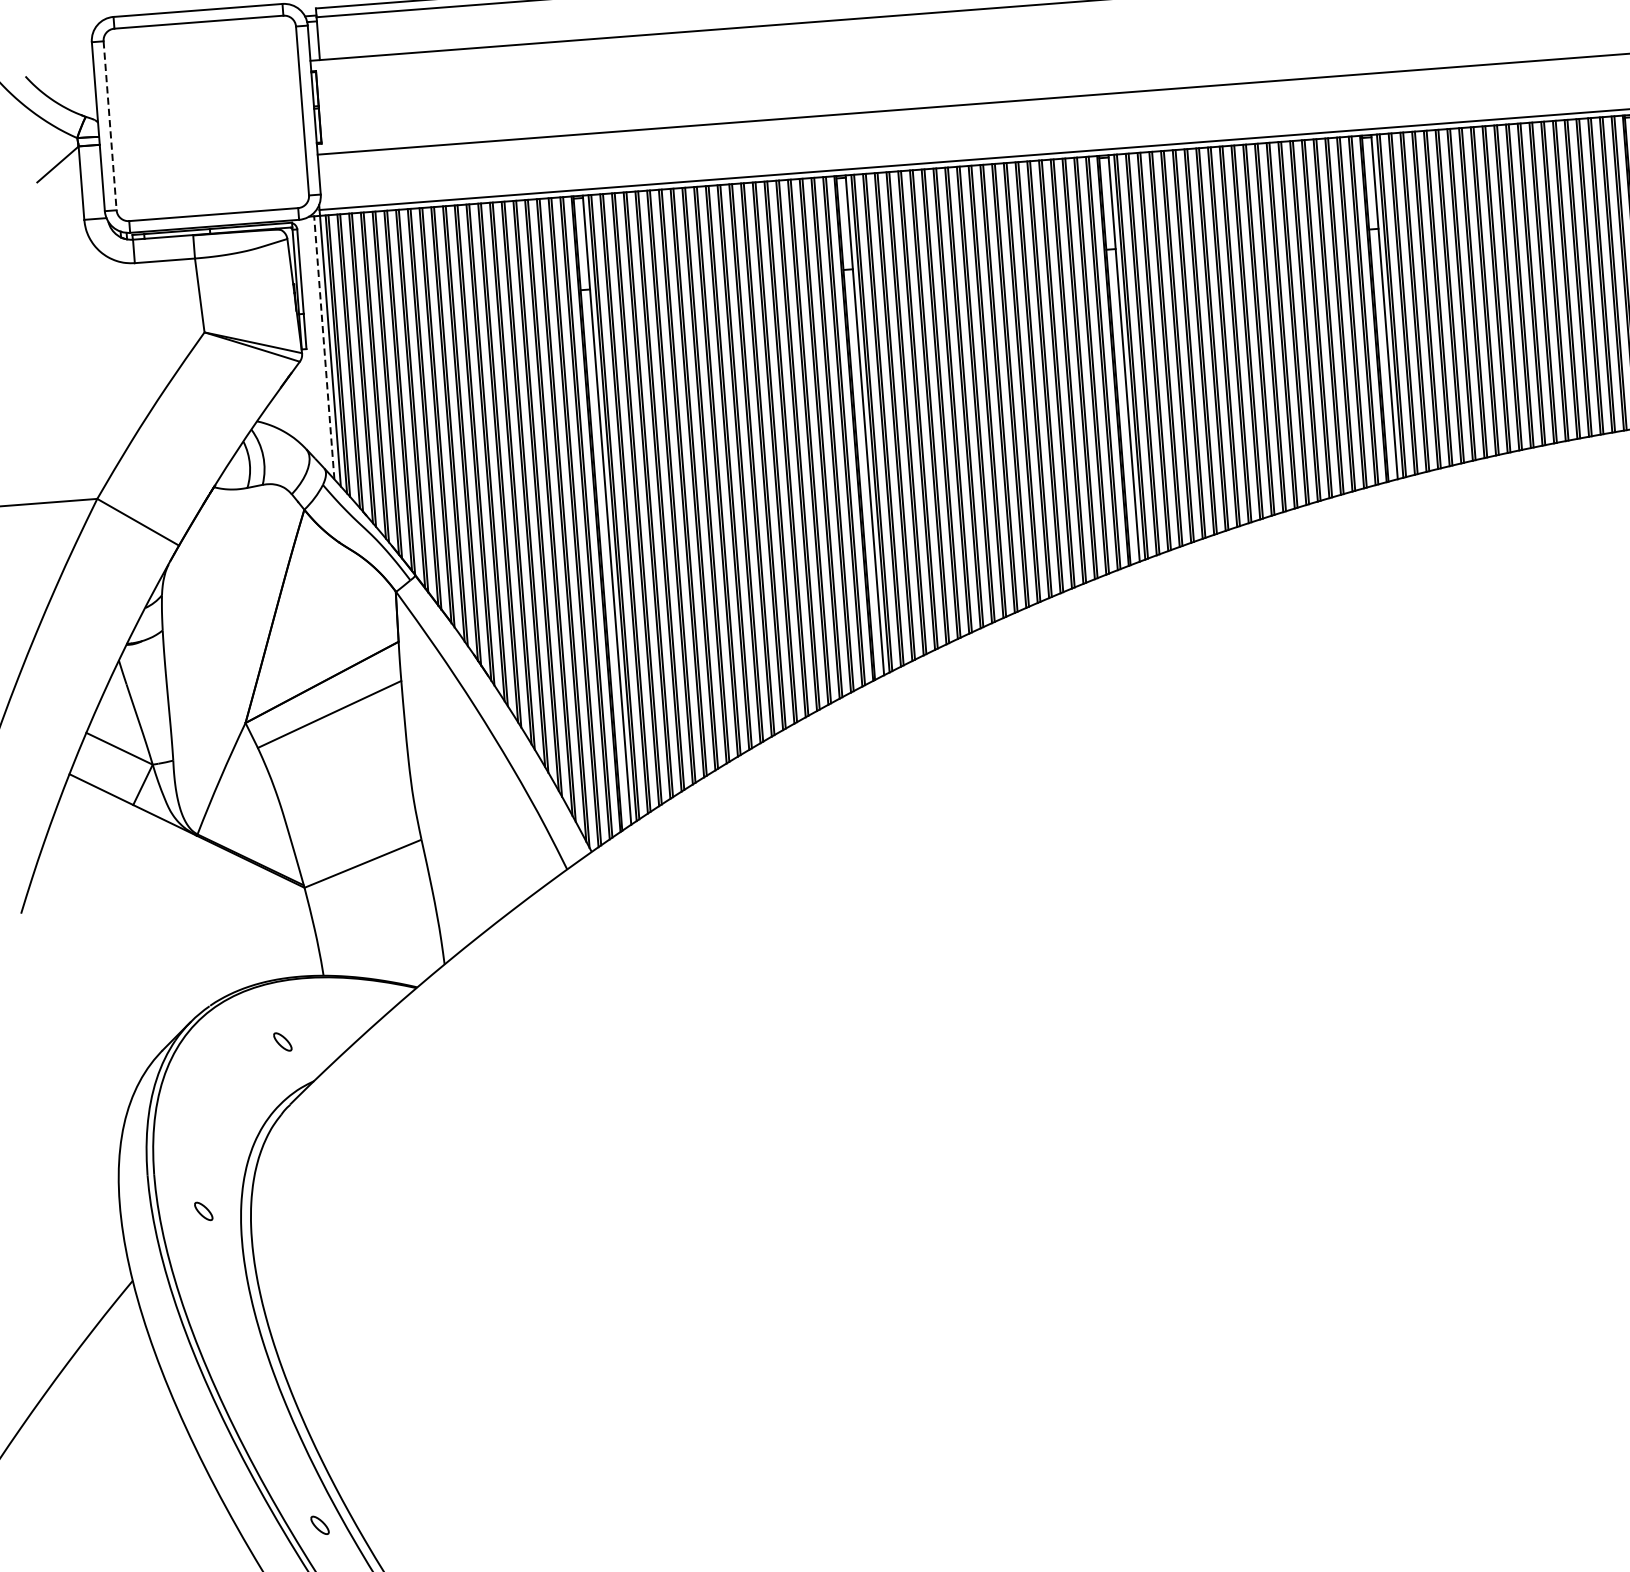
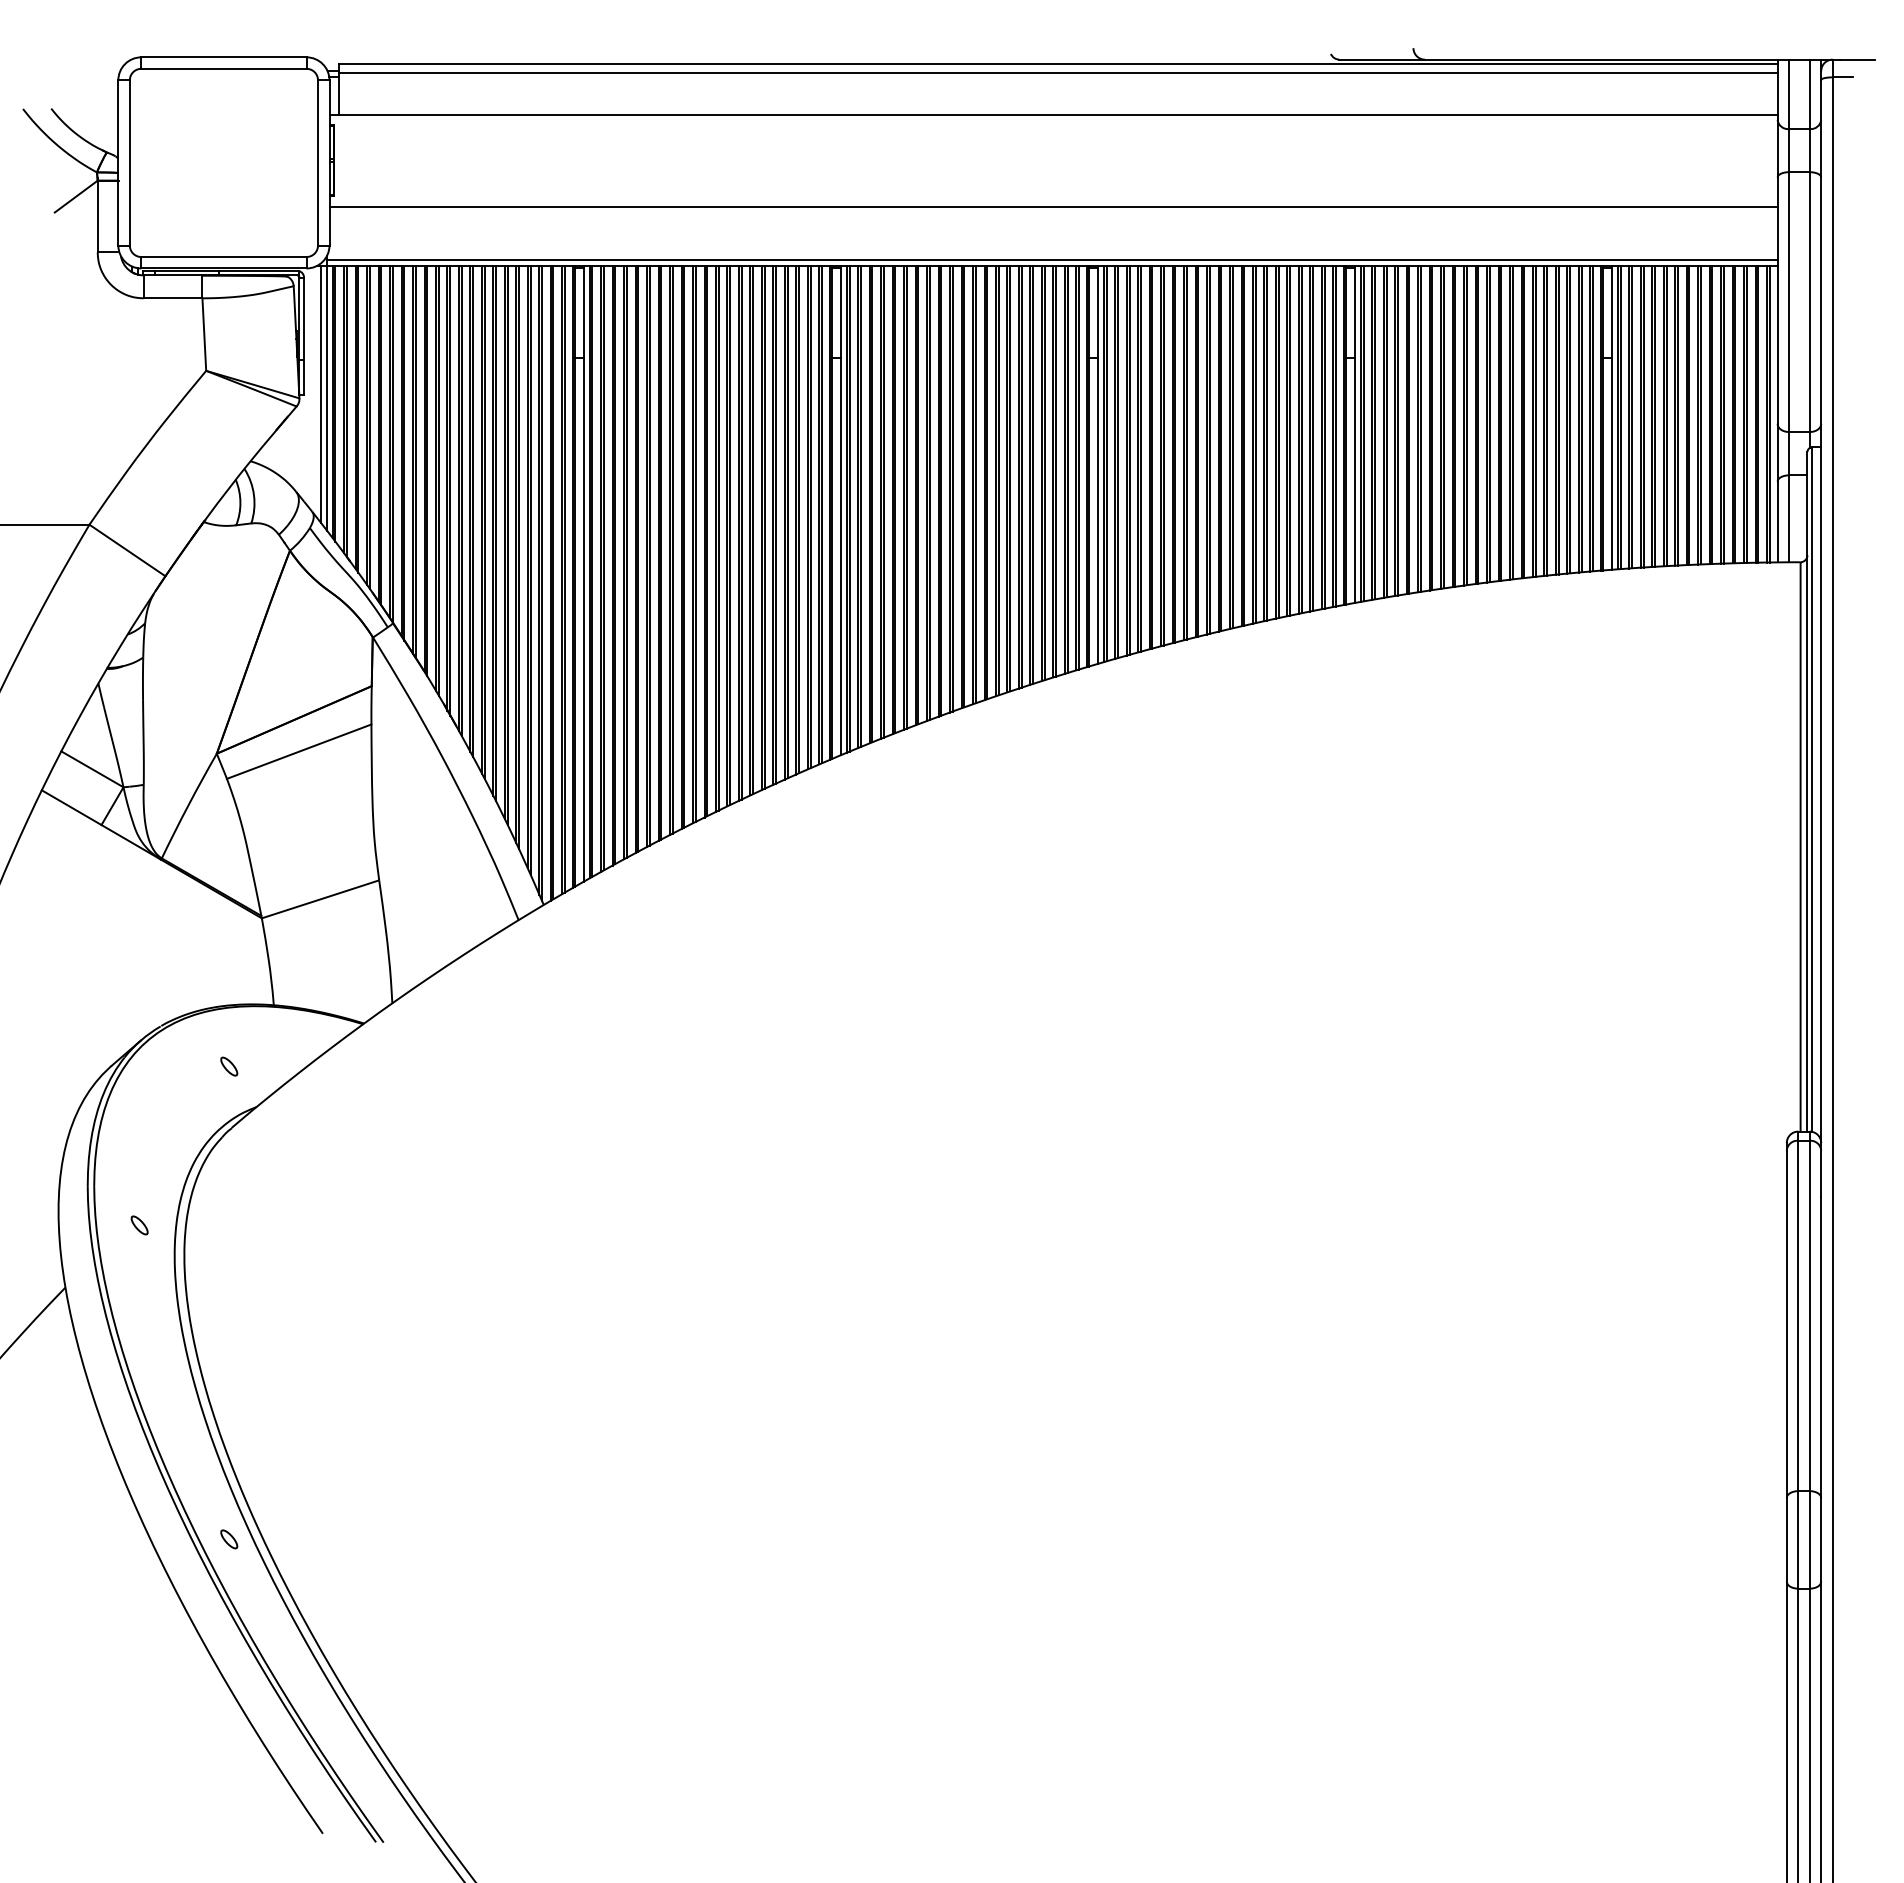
line: (109, 125) -> (129, 162), dashed -> solid
line: (324, 347) -> (321, 394), dashed -> solid

